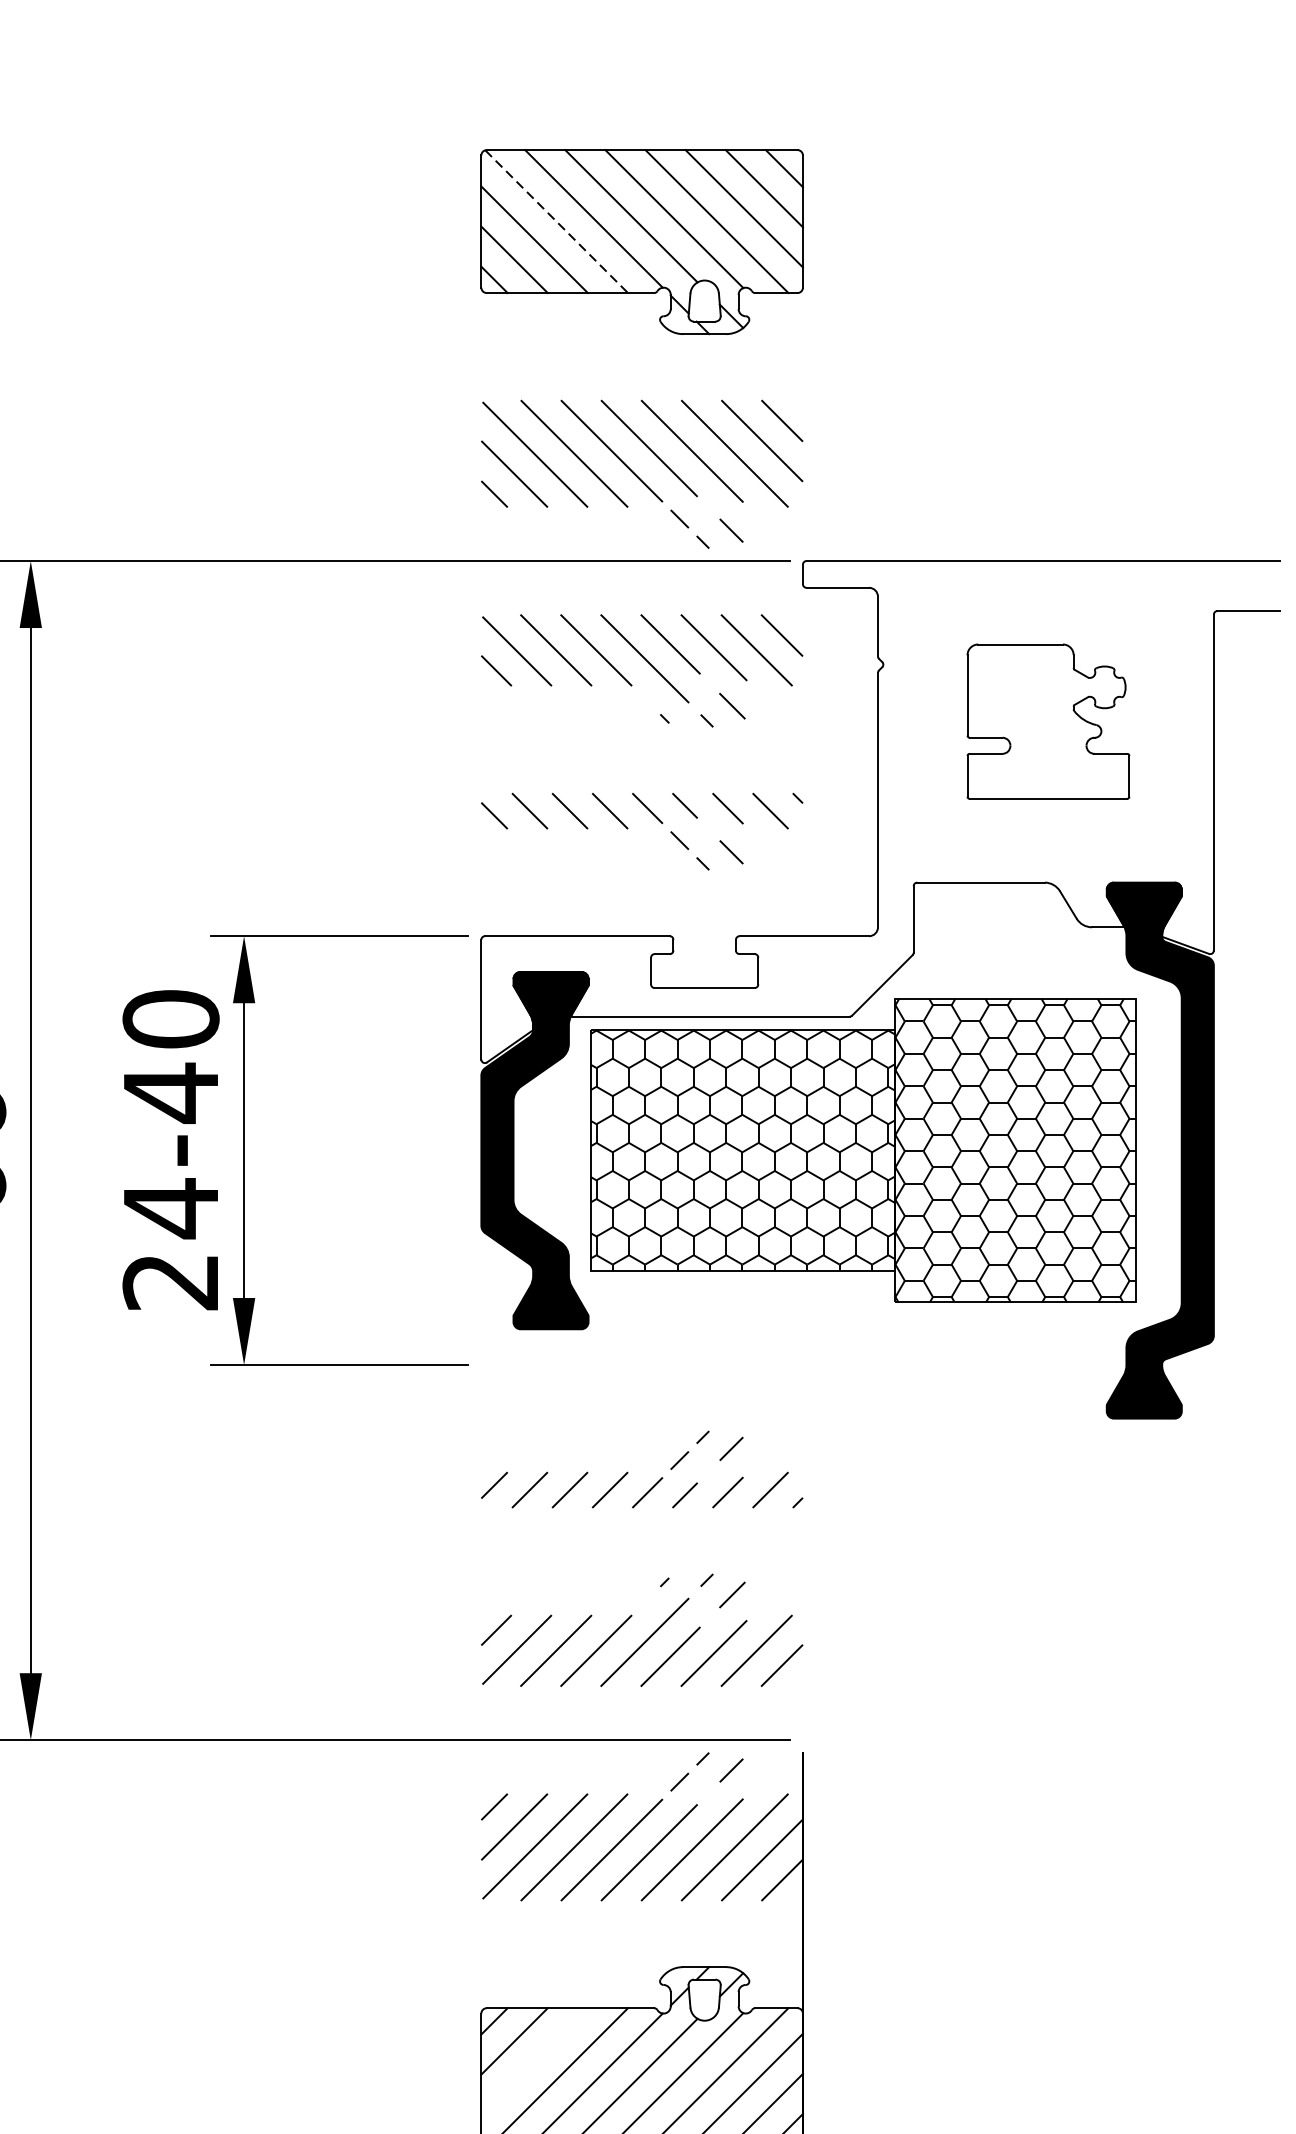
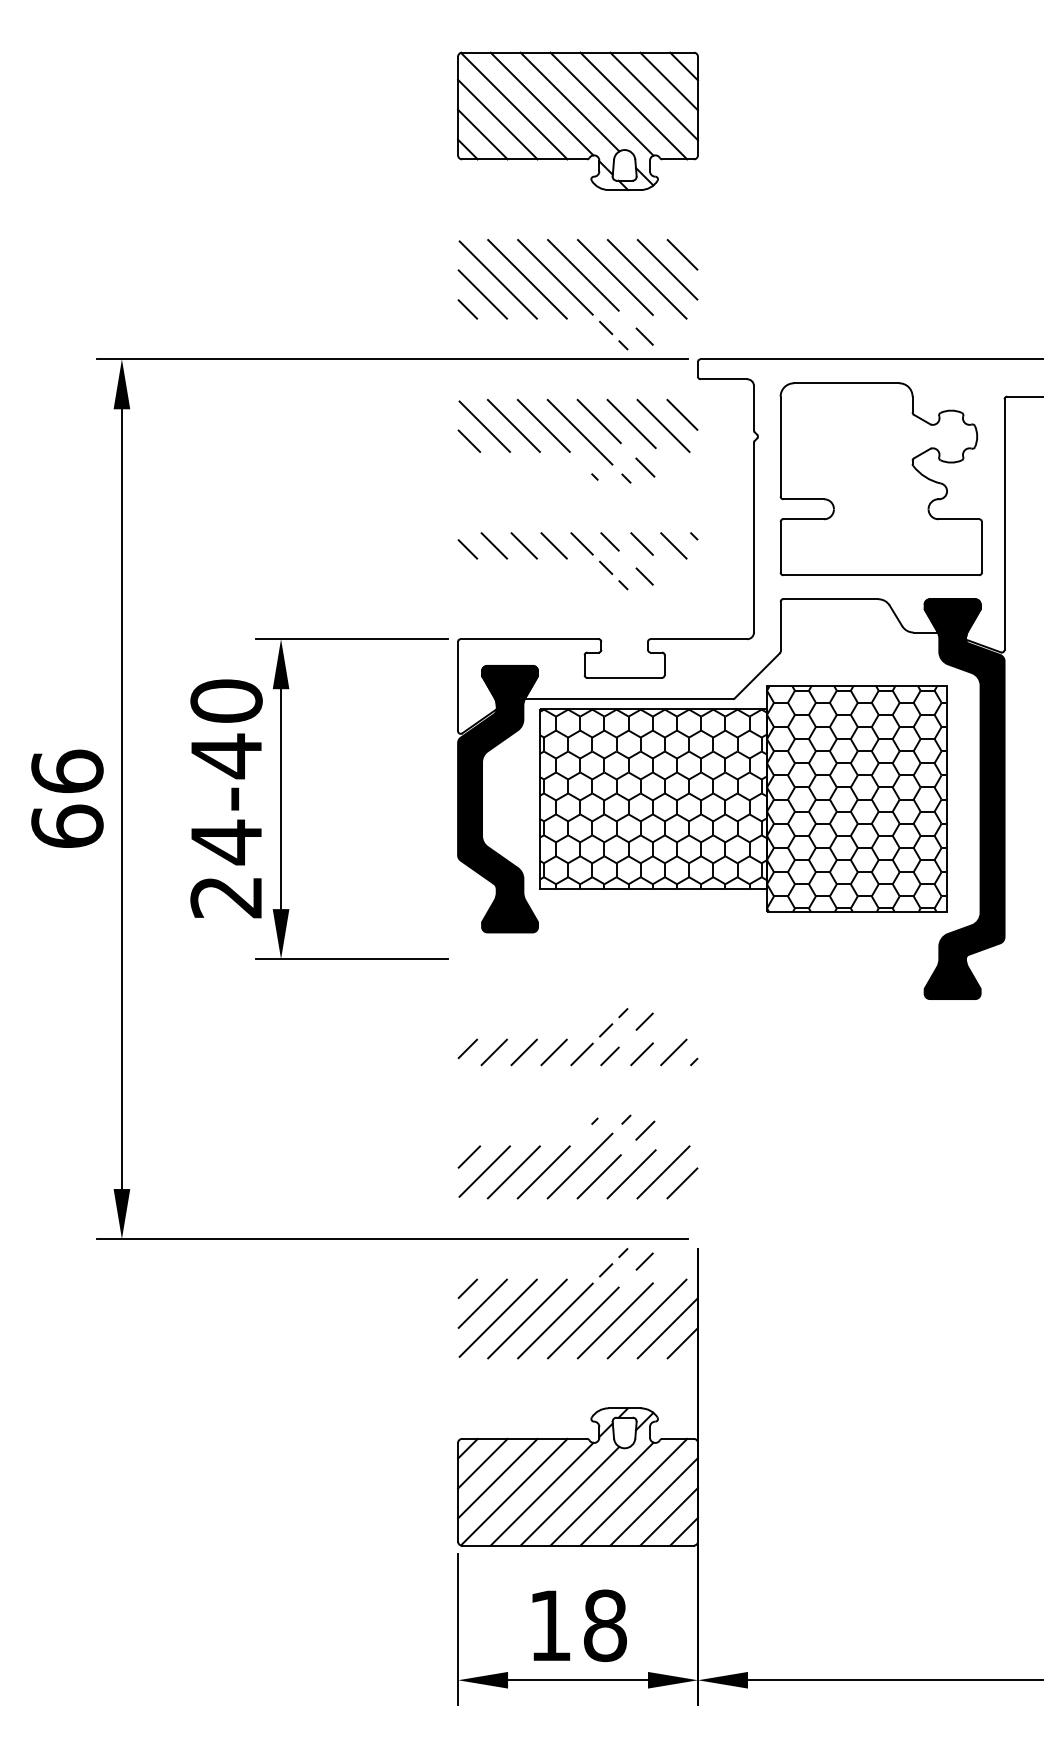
line: (557, 222) -> (514, 106), dashed -> solid
part: (1047, 720) -> (880, 478), size x1.67
line: (534, 2061) -> (497, 1478), added

